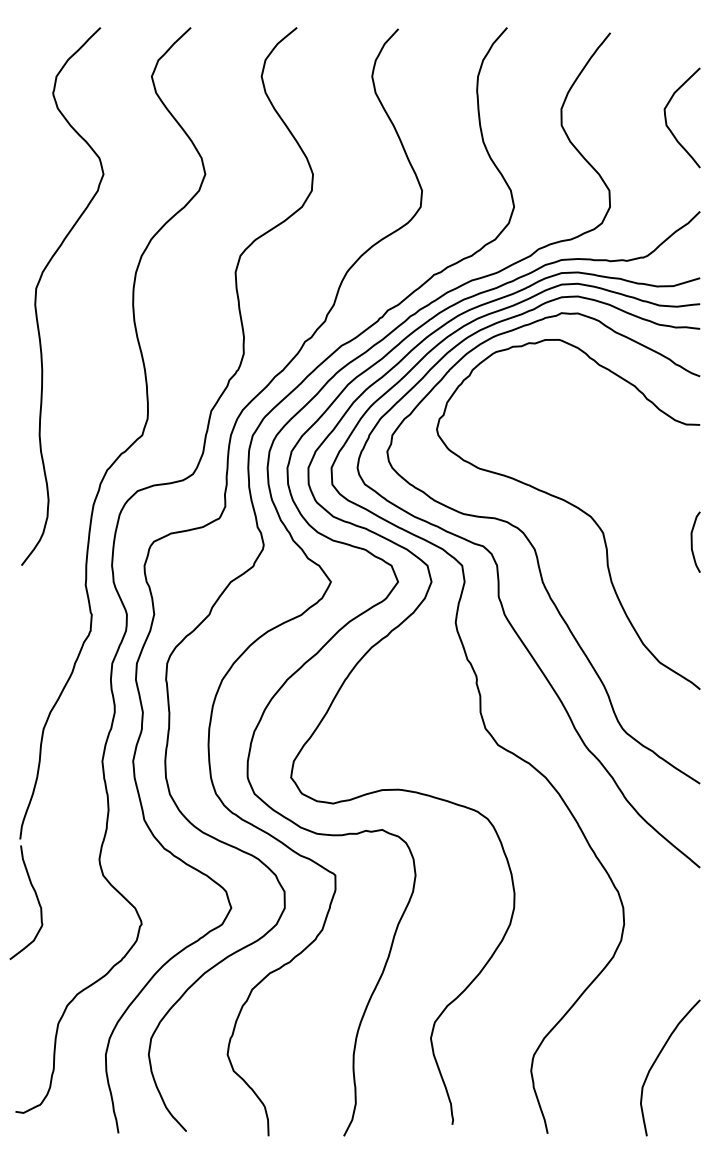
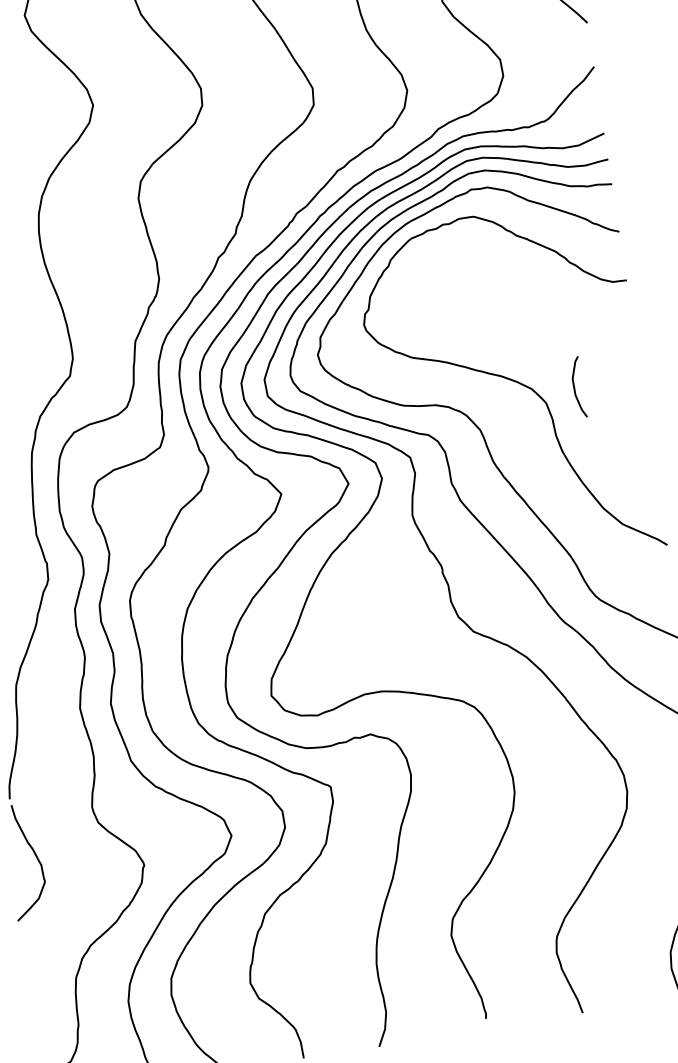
curve: (692, 541) -> (574, 387), moved

